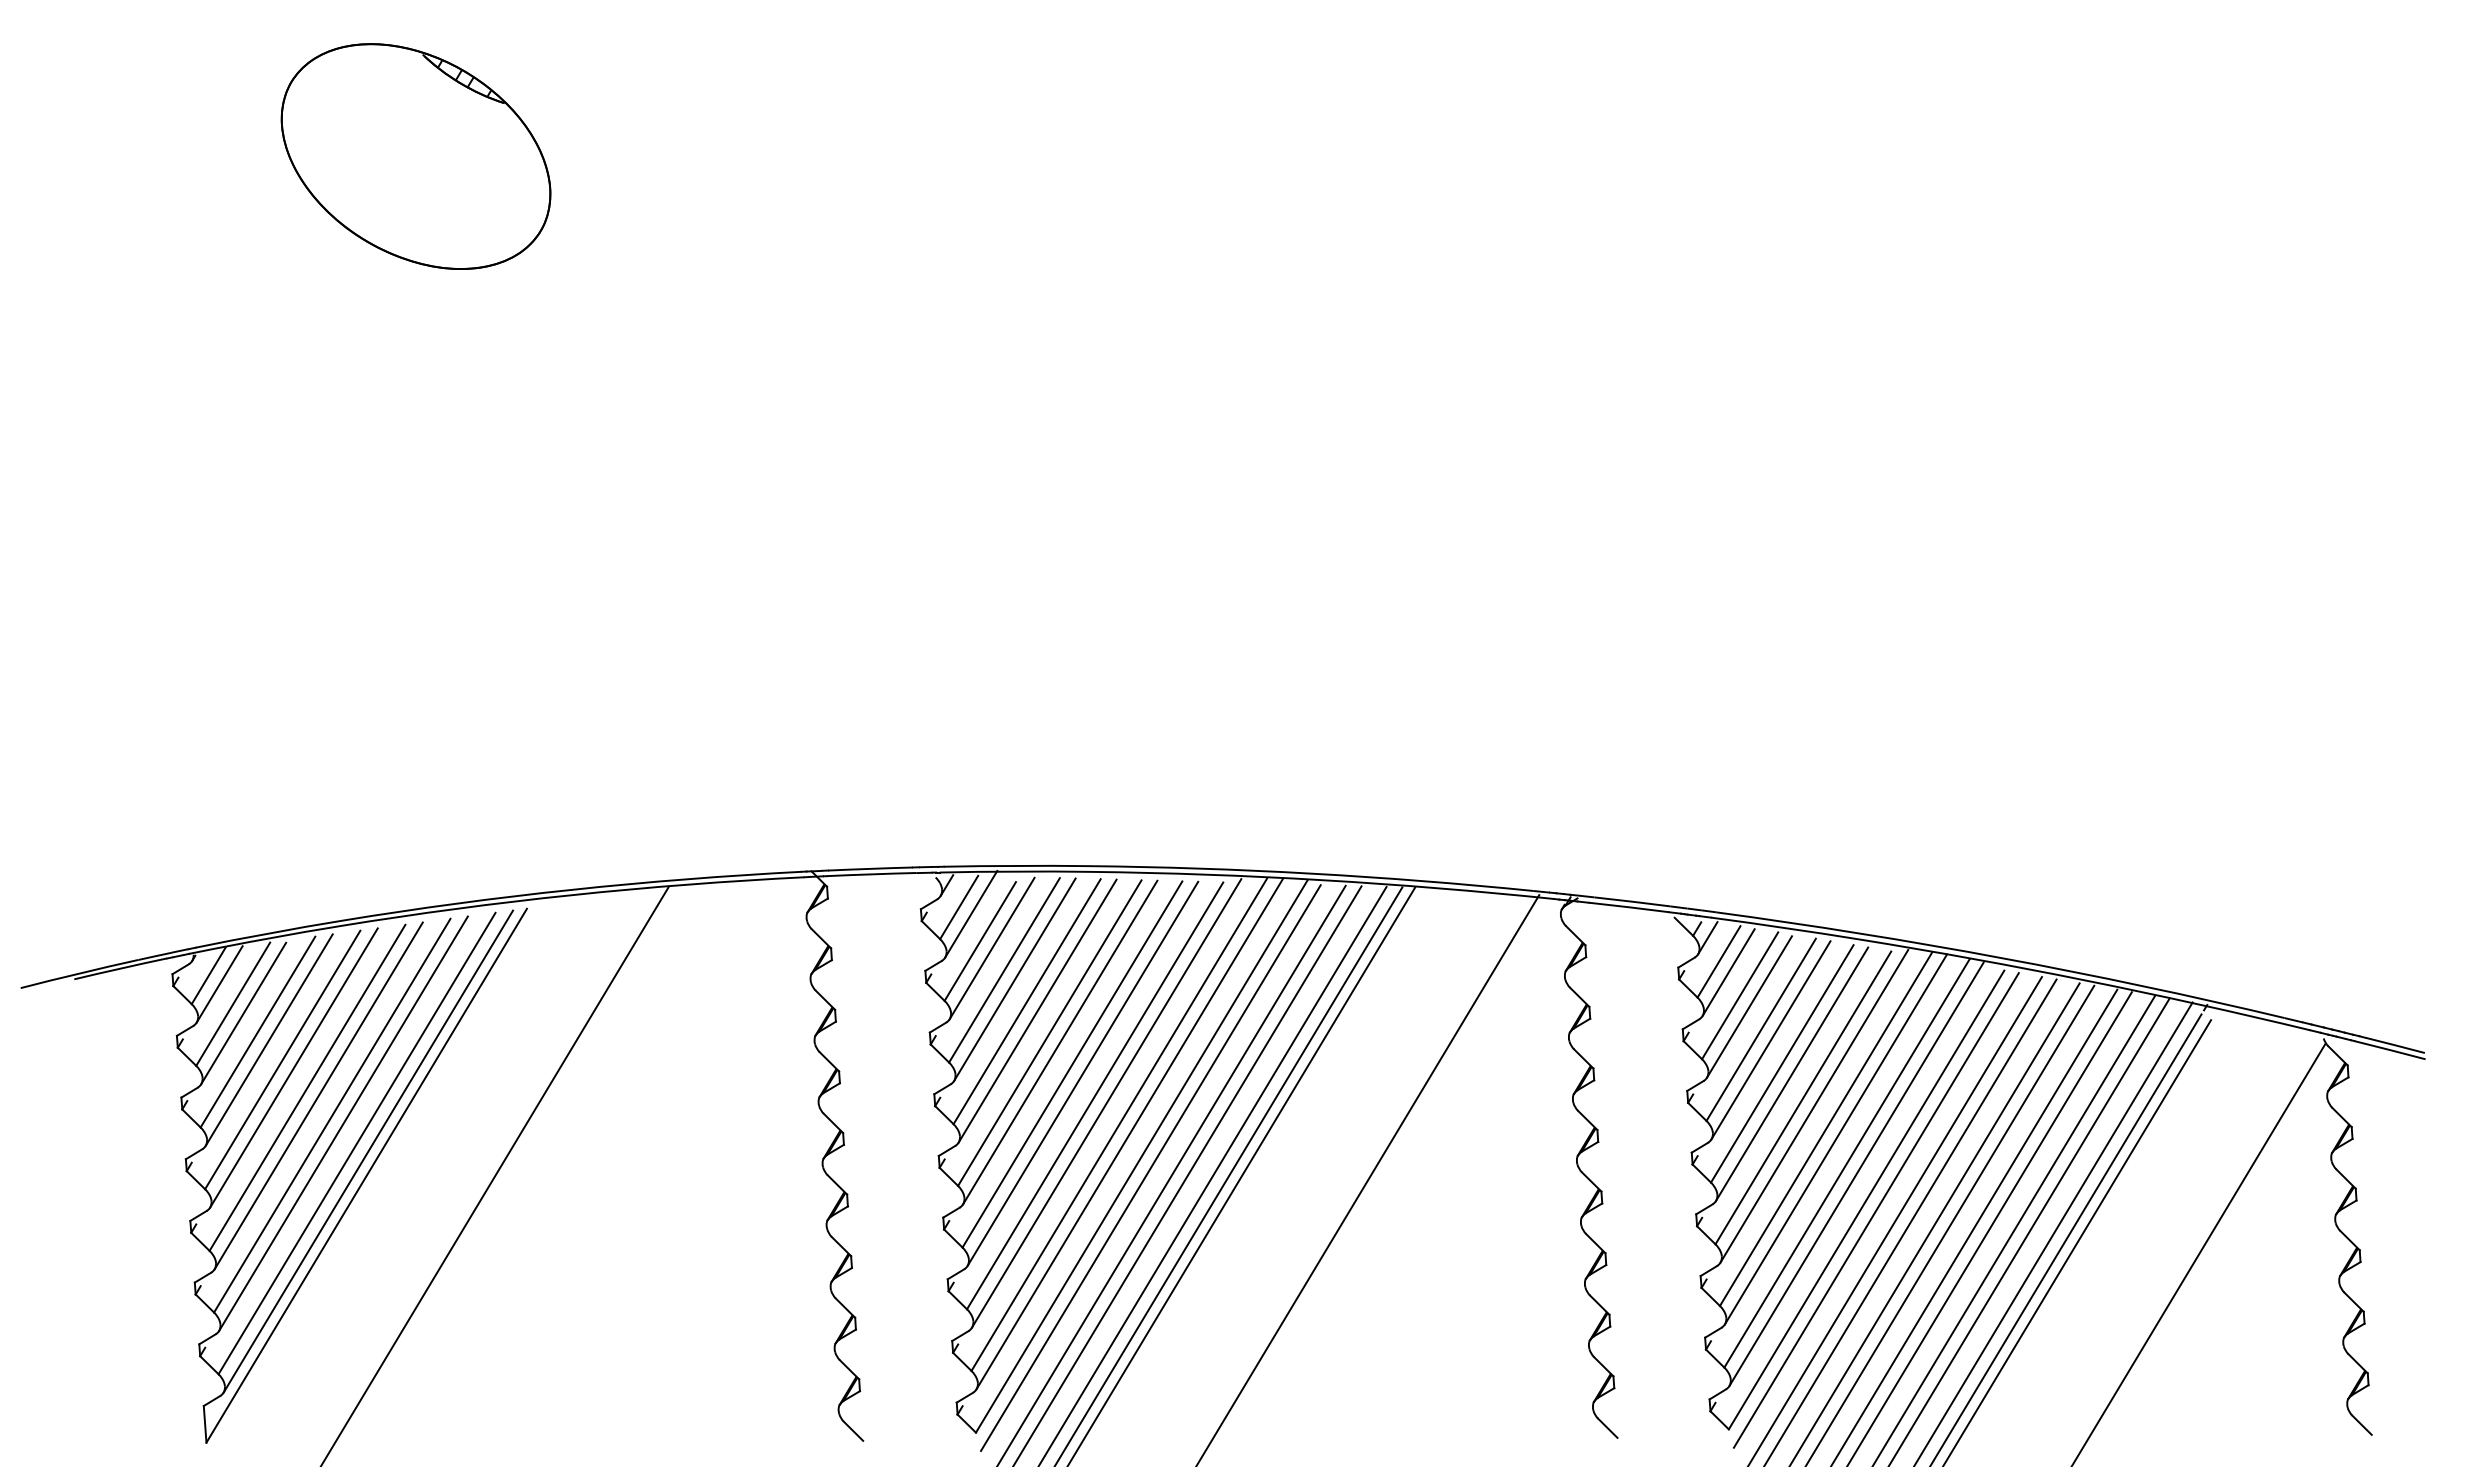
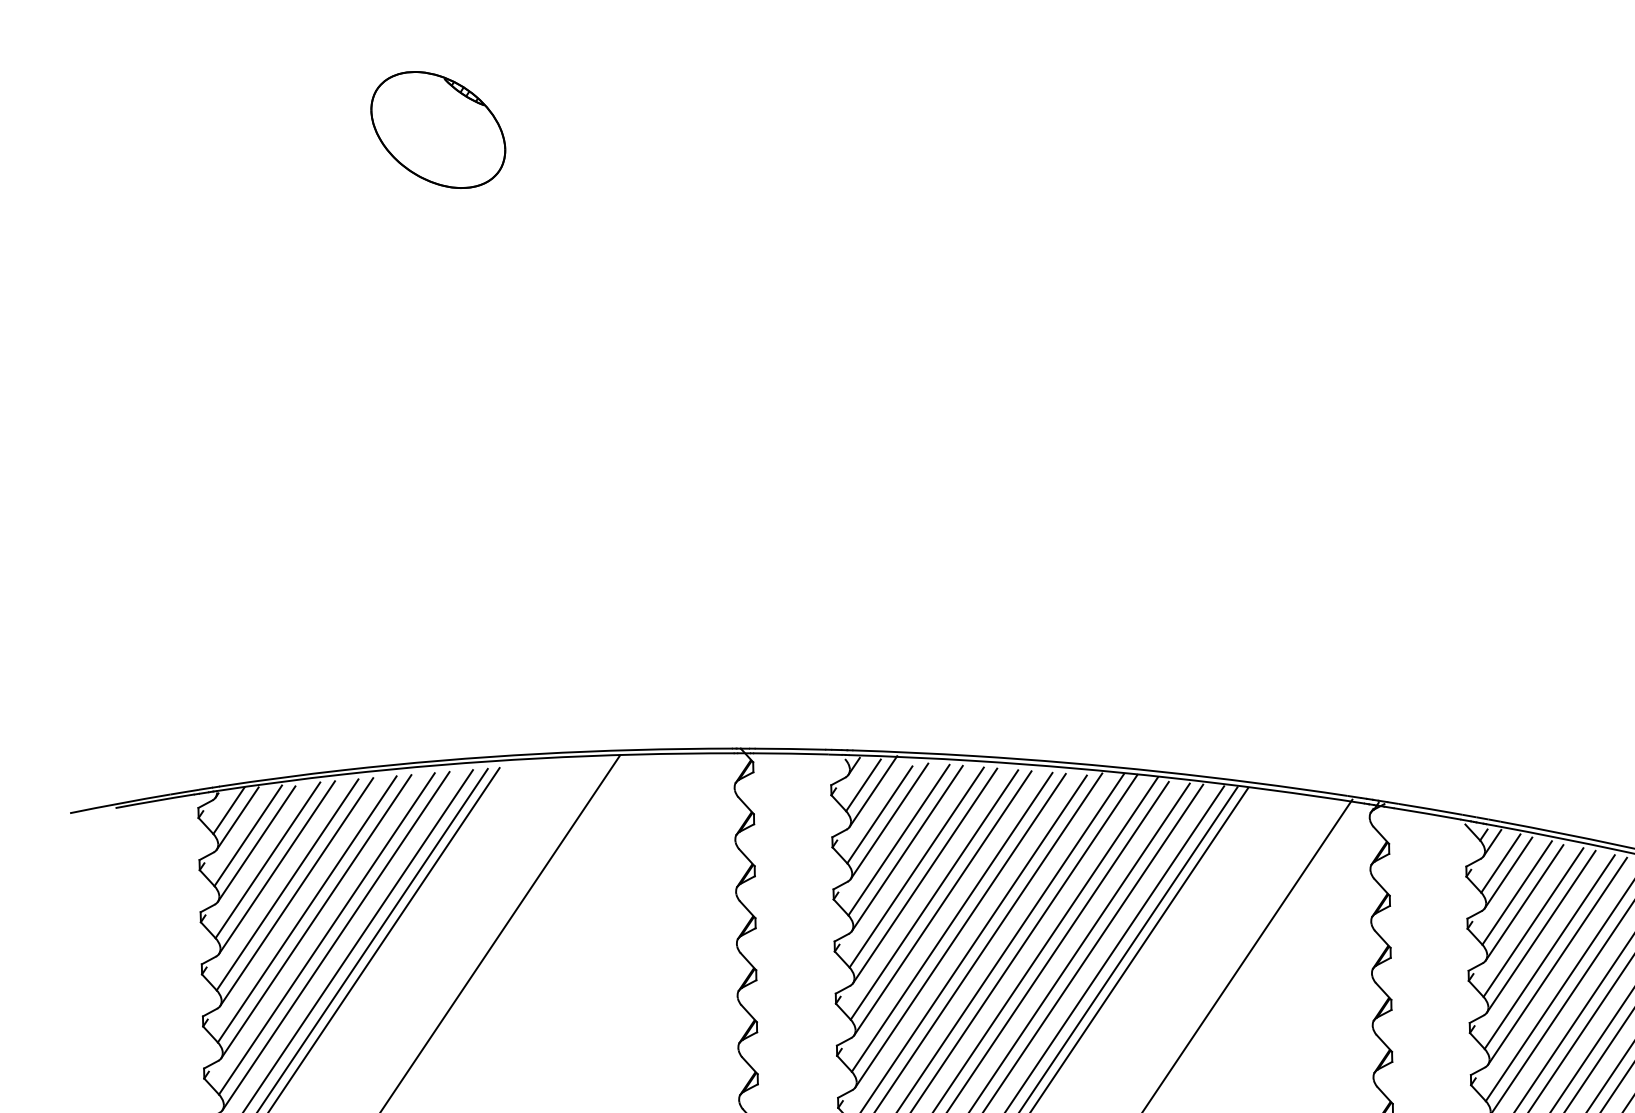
part: (415, 156) -> (437, 129), size x0.6

